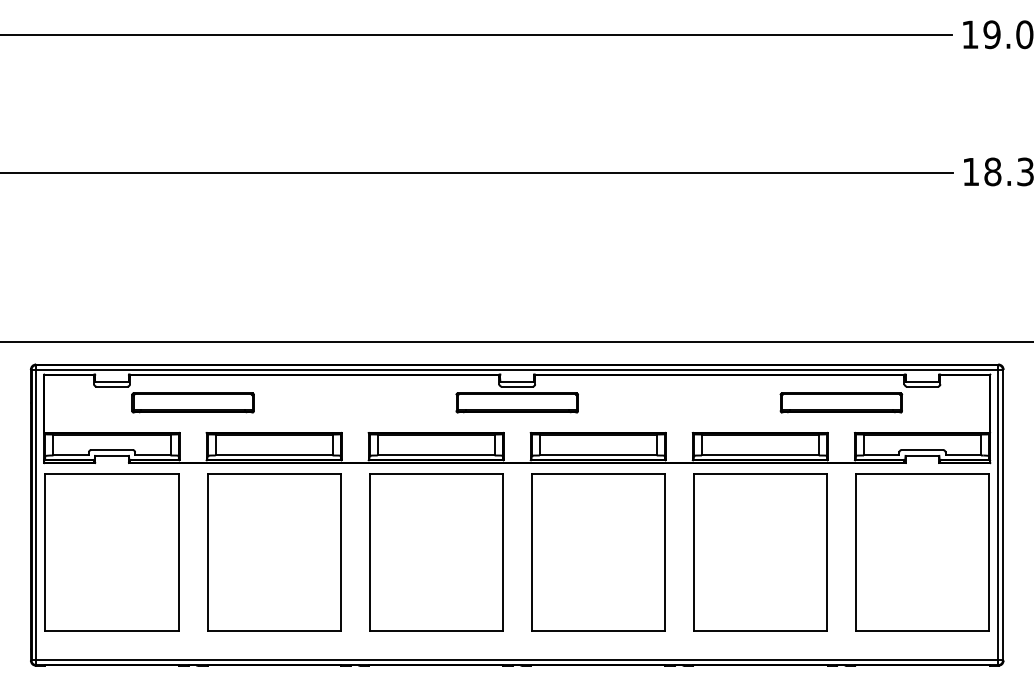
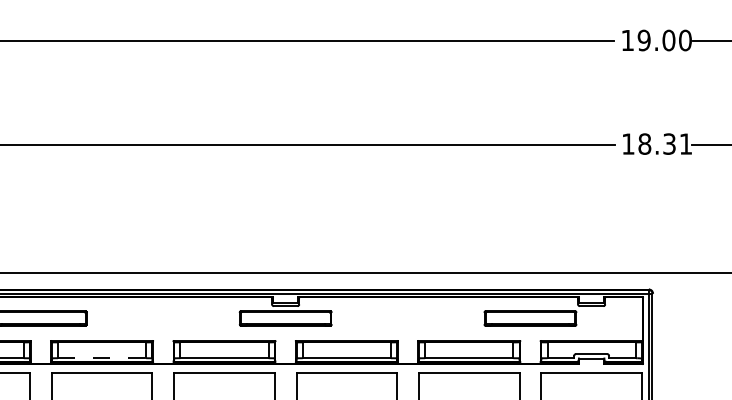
line: (274, 455) -> (102, 358), solid -> dashed

